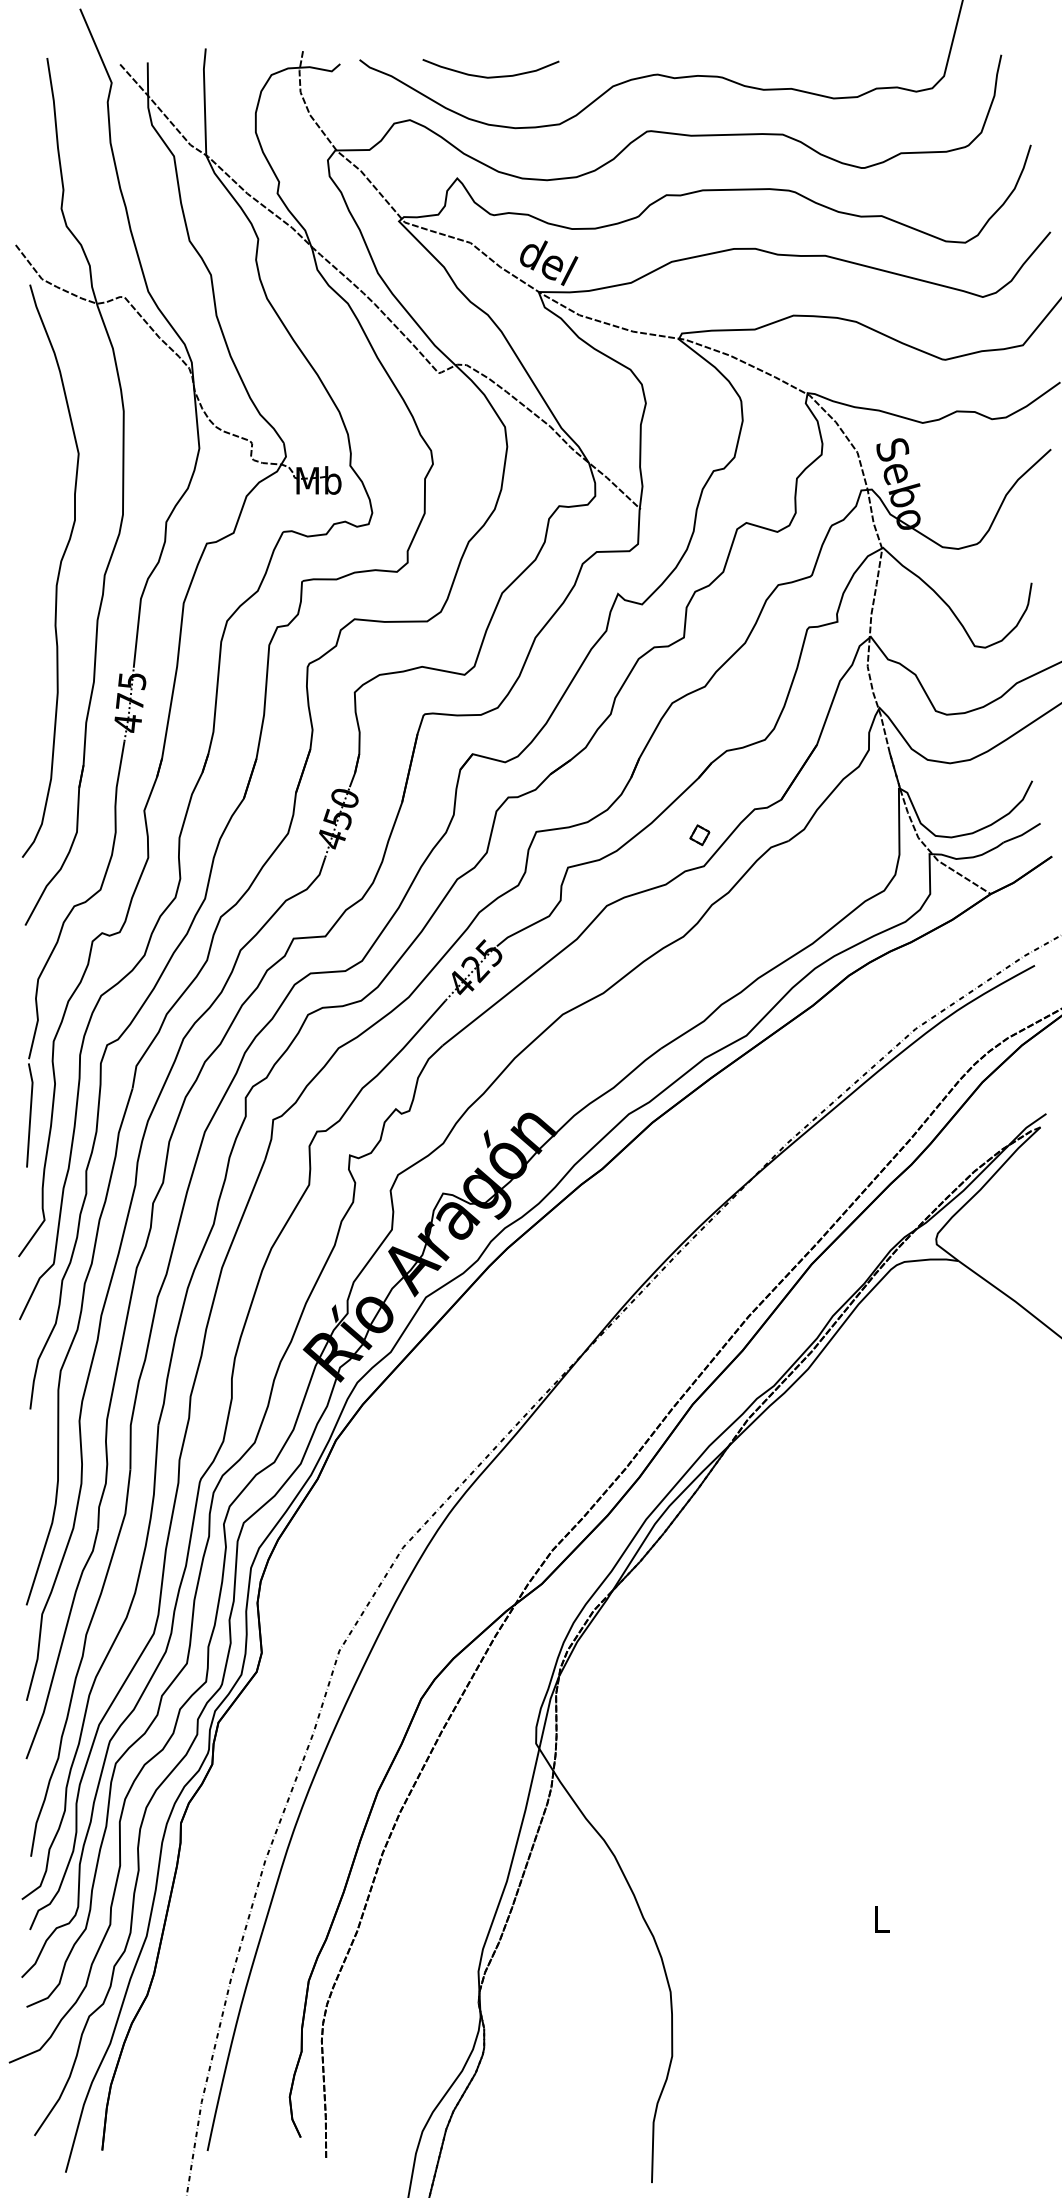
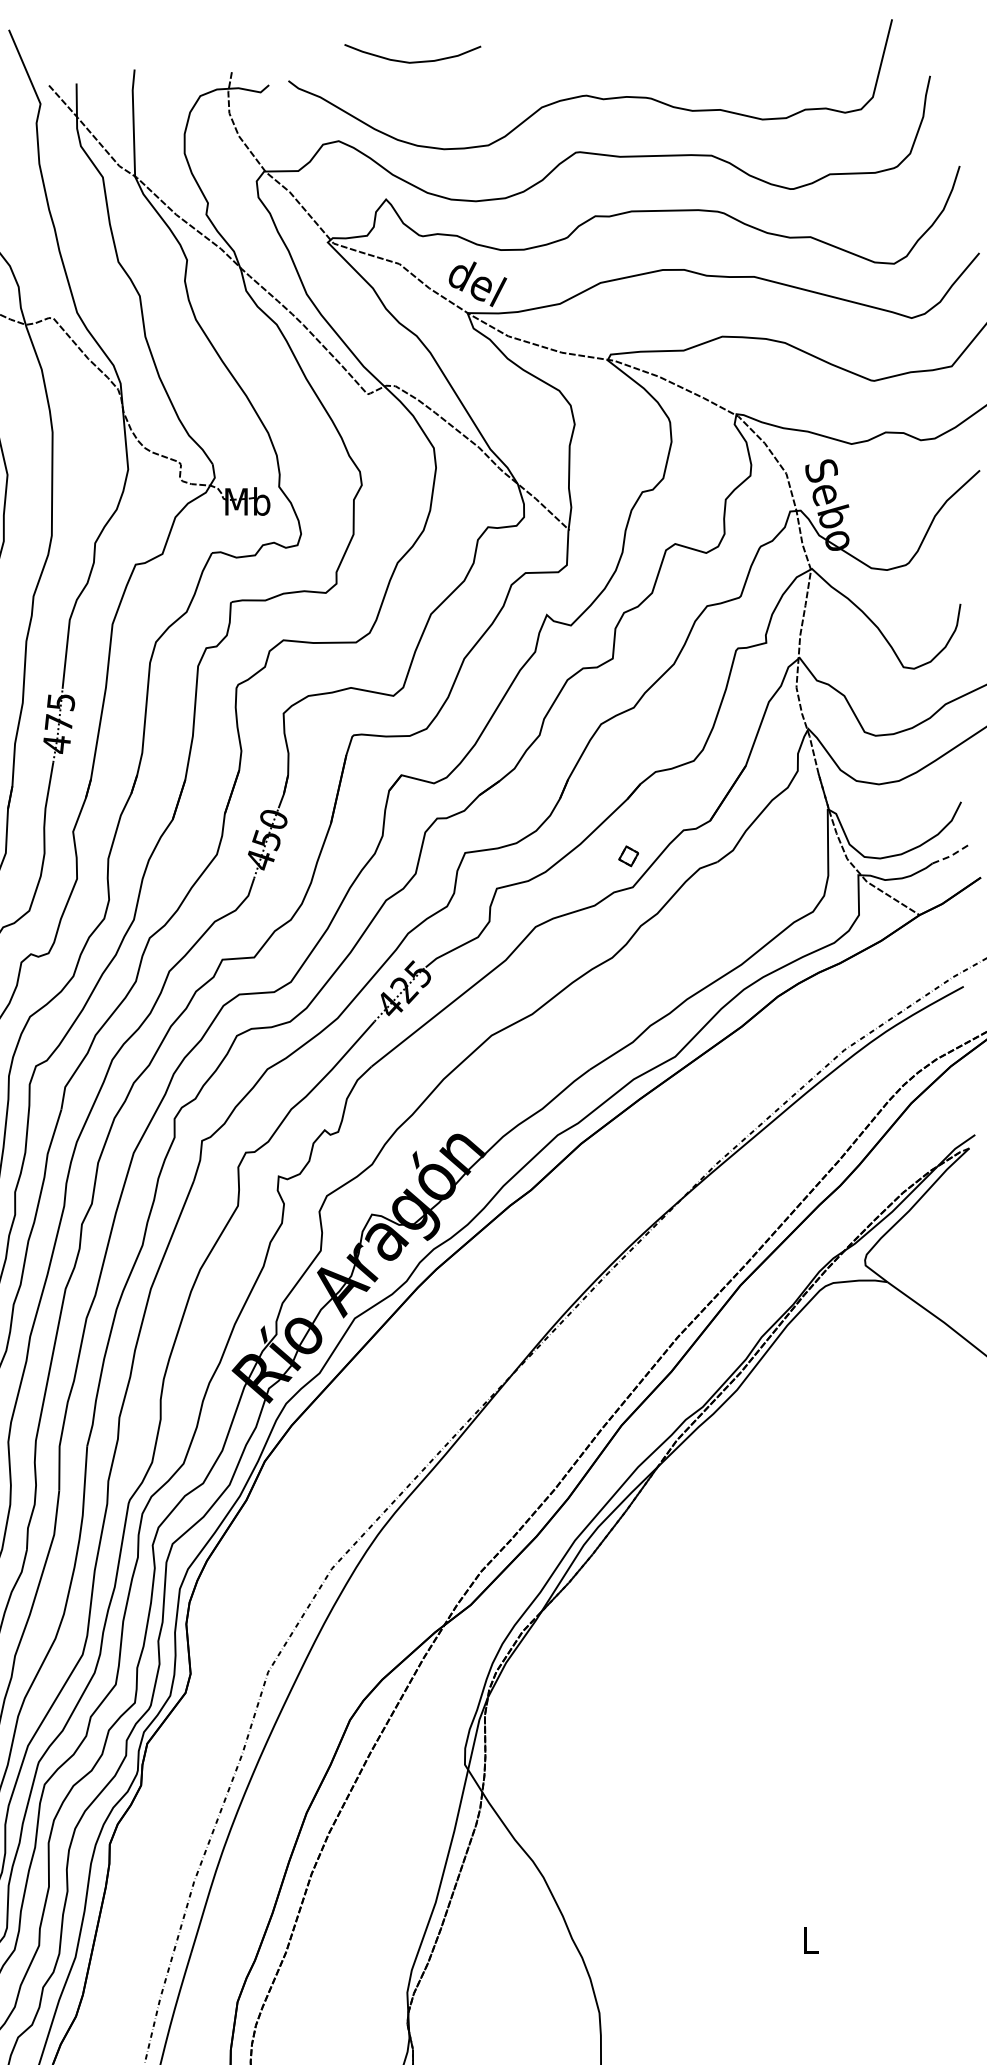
curve: (490, 76) -> (412, 61), moved
line: (1022, 834) -> (951, 855), solid -> dashed

